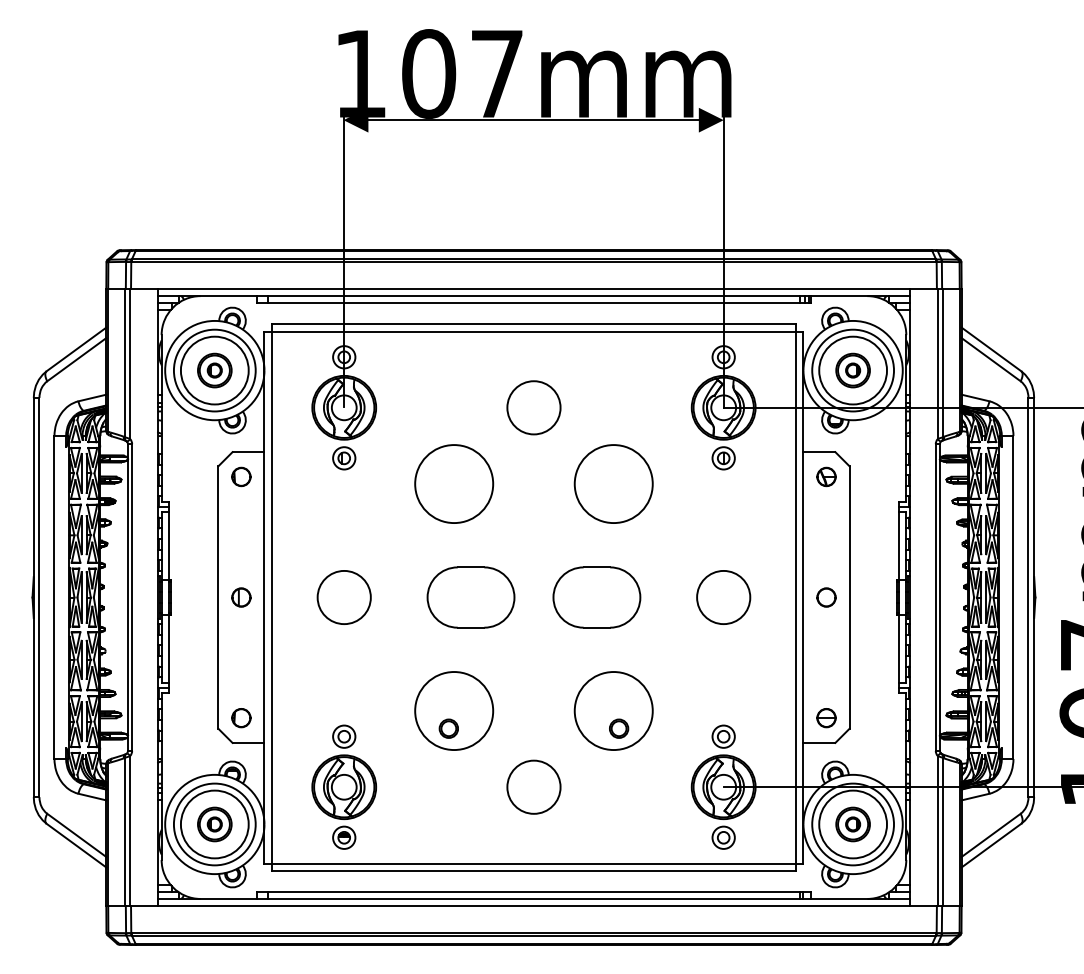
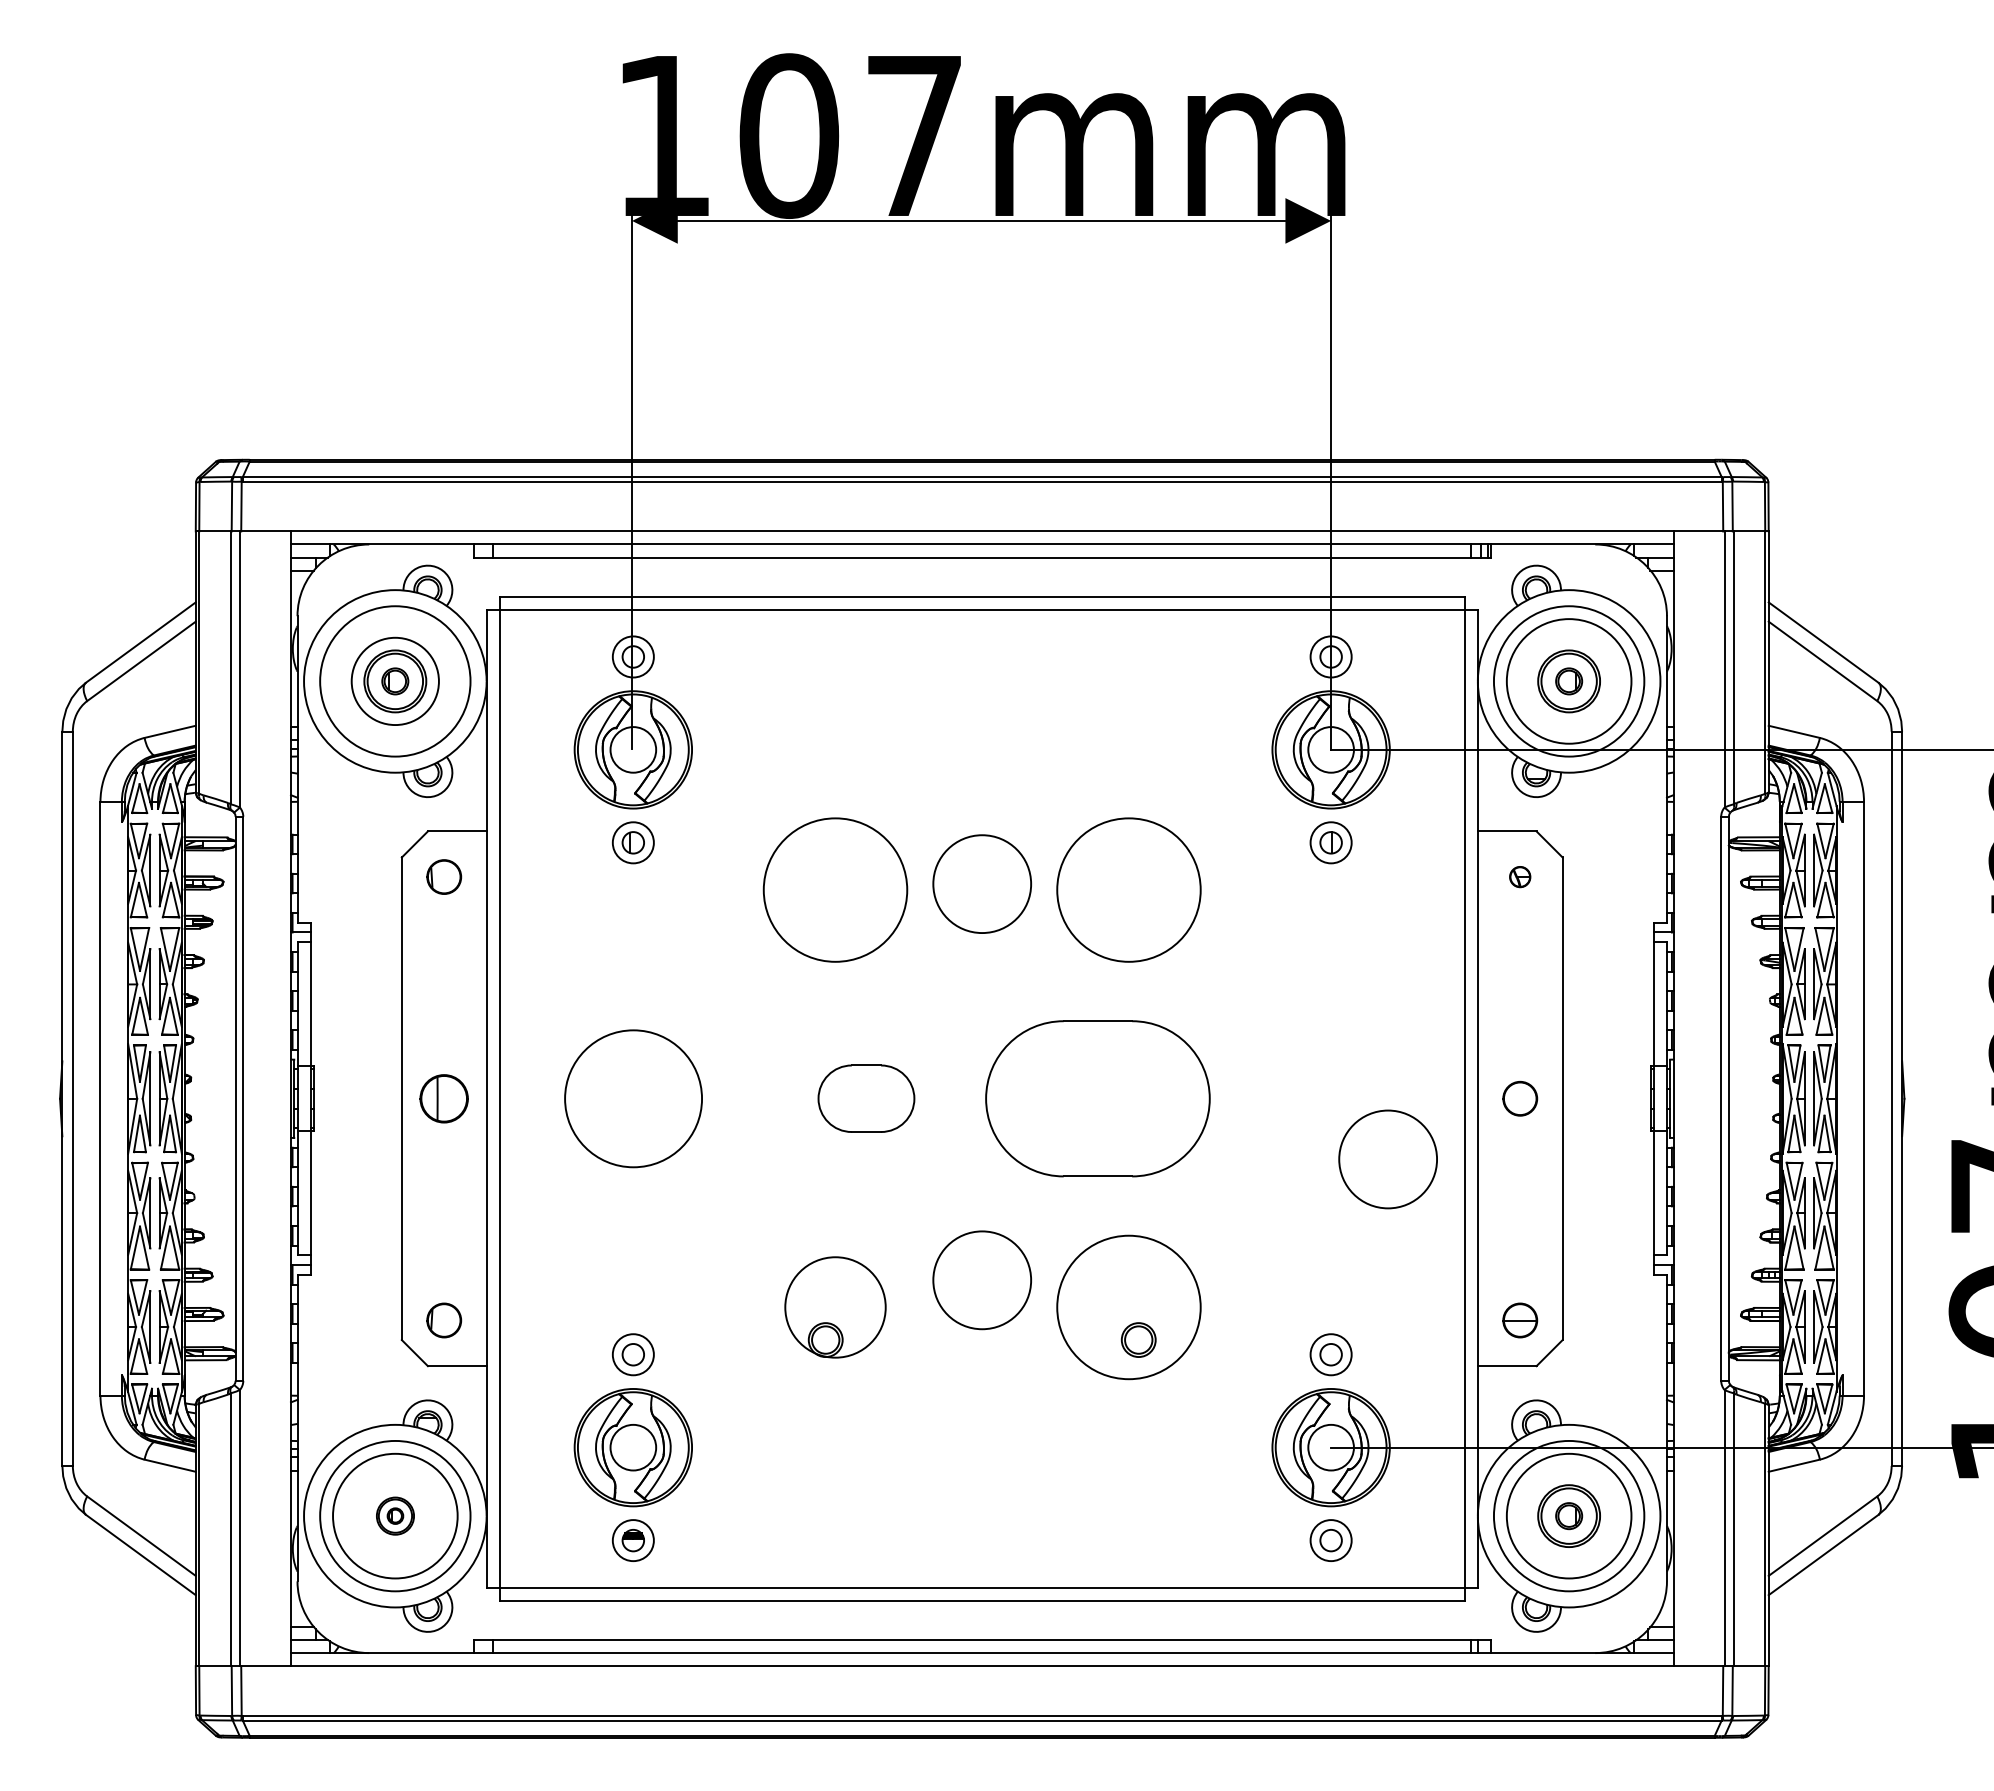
circle: (214, 370) -> (394, 681), size x0.7
circle: (533, 407) -> (981, 883), moved
part: (826, 476) -> (1520, 876), size x0.6
part: (241, 597) -> (444, 1098), size x1.4
circle: (343, 597) -> (631, 1098), size x1.4
part: (470, 597) -> (865, 1098), size x0.6
part: (596, 597) -> (1097, 1098), size x1.4
circle: (723, 597) -> (1387, 1159), moved
circle: (454, 711) -> (836, 1308), size x0.7
circle: (533, 786) -> (981, 1278), moved
part: (214, 824) -> (394, 1516), size x0.6

